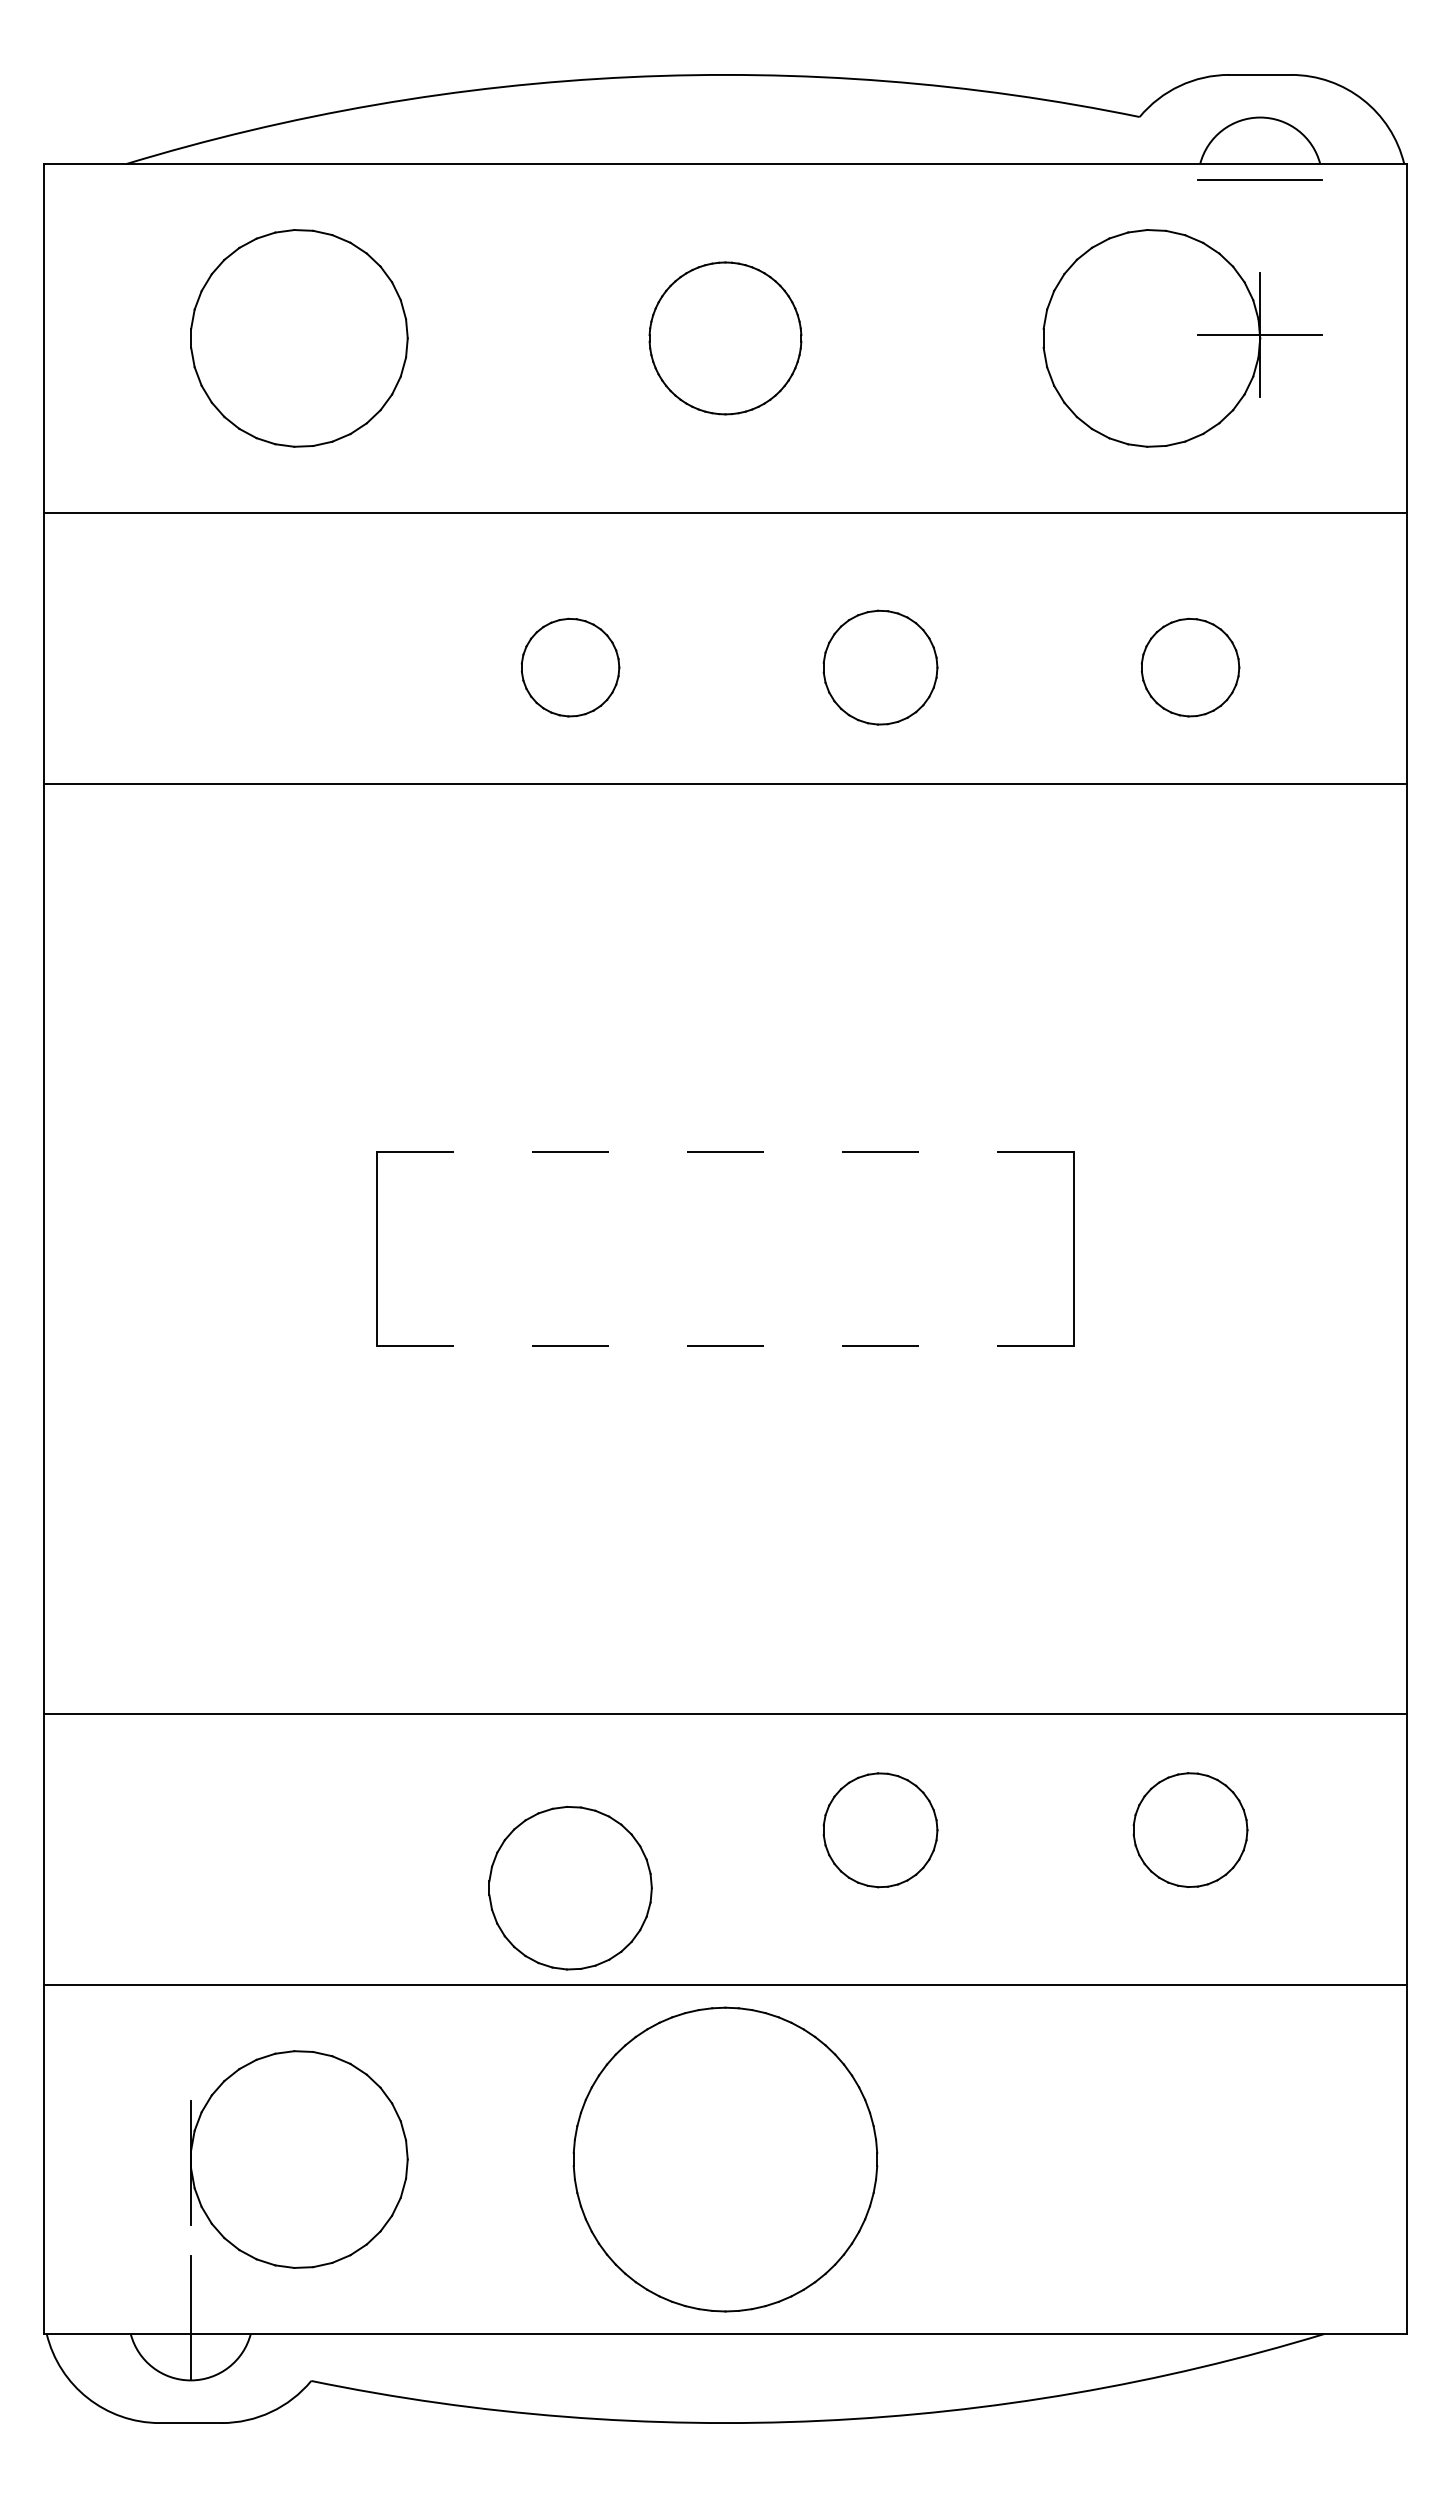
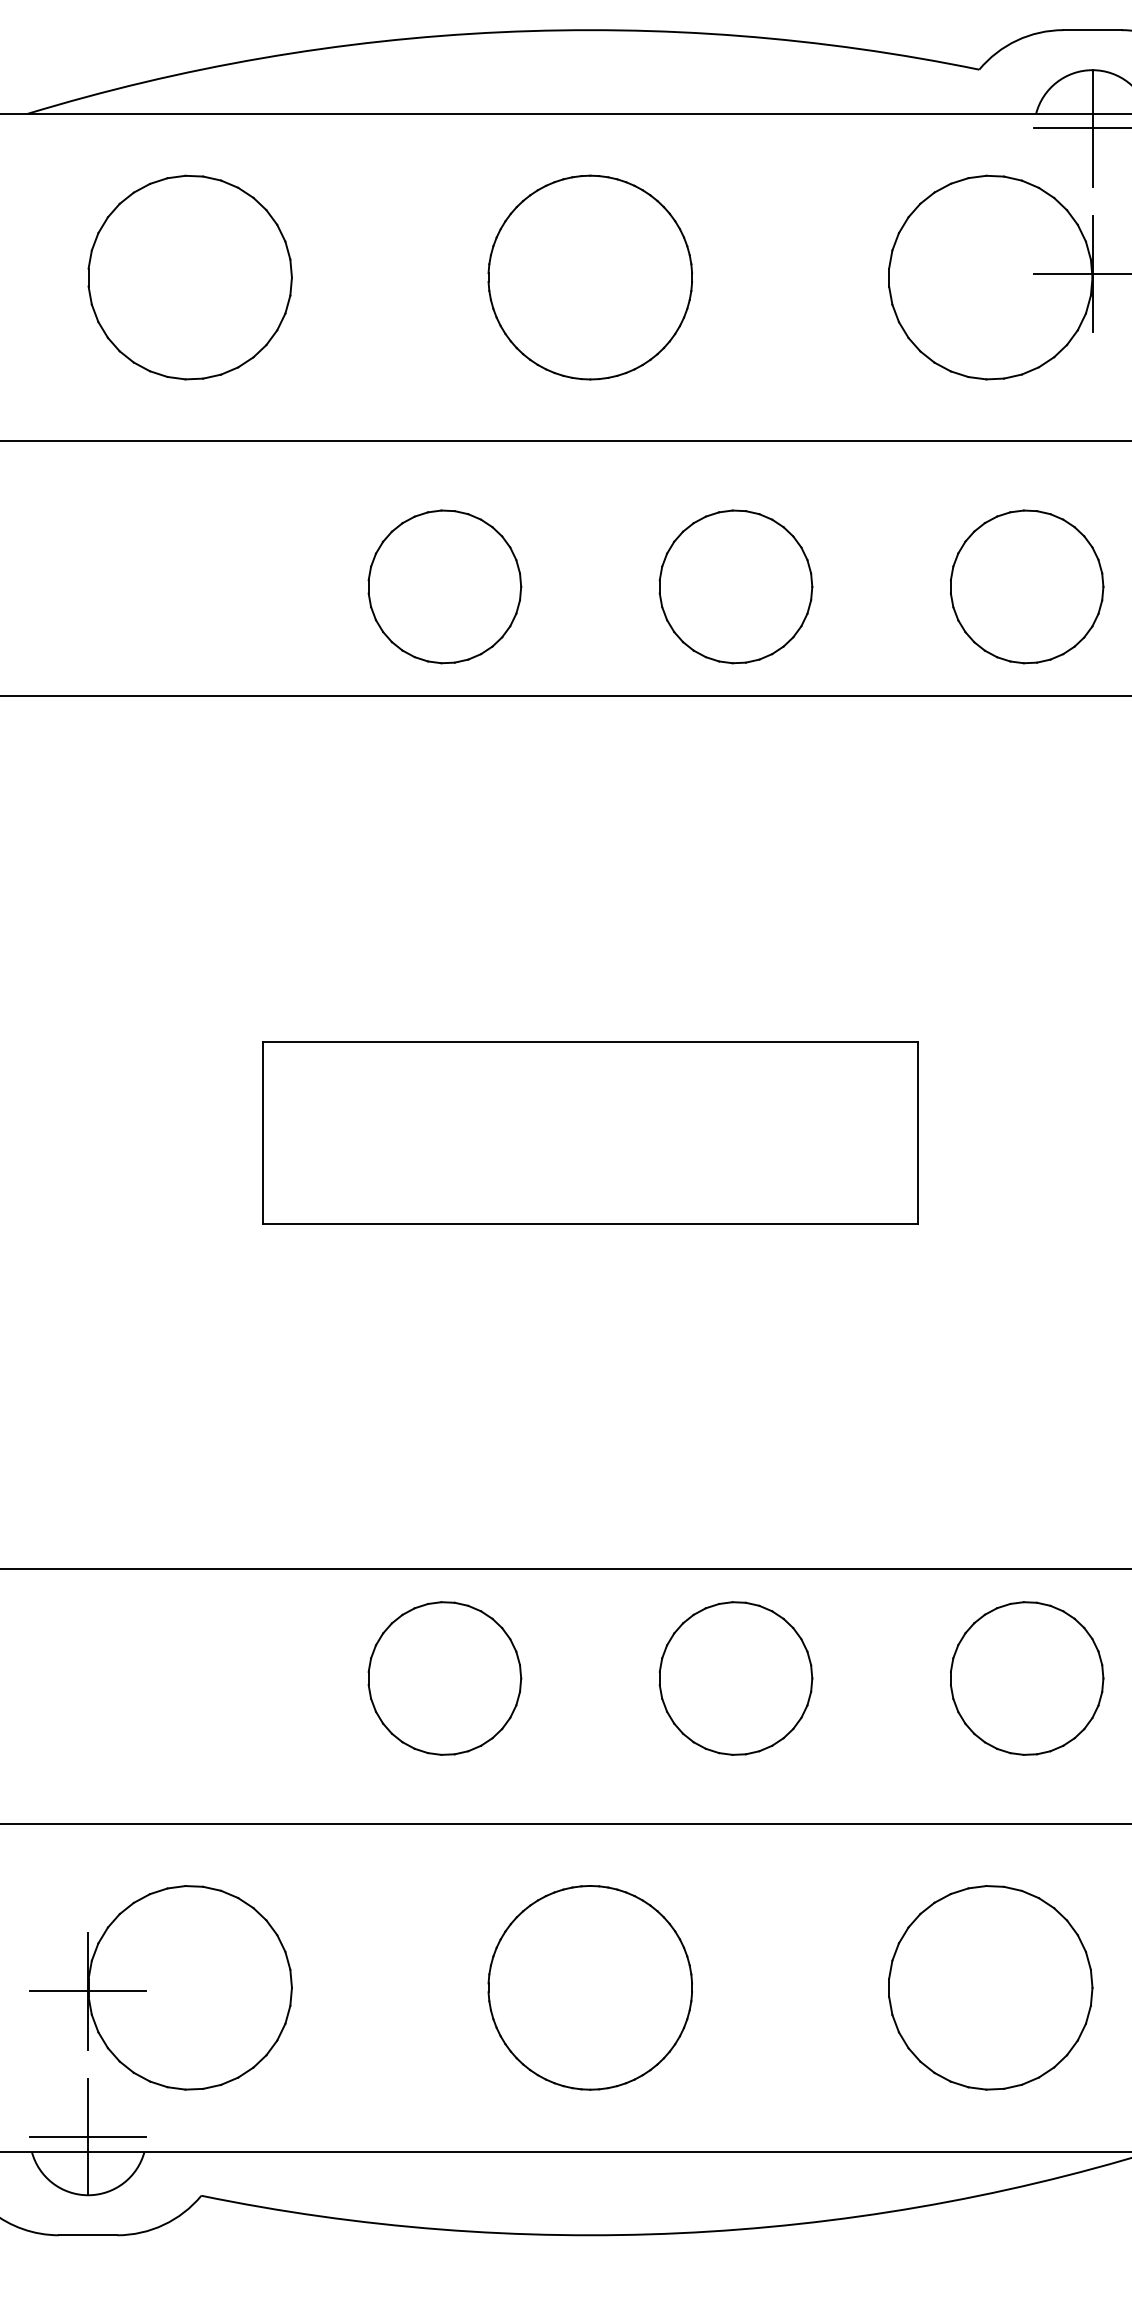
line: (1260, 179) -> (1092, 128), added
part: (725, 338) -> (590, 277), size x1.43
part: (570, 667) -> (444, 586), size x1.67
part: (880, 667) -> (735, 586), size x1.43
part: (1190, 667) -> (1027, 586), size x1.67
line: (725, 1152) -> (590, 1042), dashed -> solid
line: (725, 1345) -> (590, 1223), dashed -> solid
part: (1190, 1829) -> (1027, 1677), size x1.43
part: (880, 1830) -> (735, 1678), size x1.43
part: (570, 1888) -> (444, 1678), moved
part: (725, 2159) -> (590, 1987), size x0.71
part: (1151, 2159) -> (990, 1987), added
line: (190, 2163) -> (87, 1991), added
line: (190, 2318) -> (87, 2137), added

